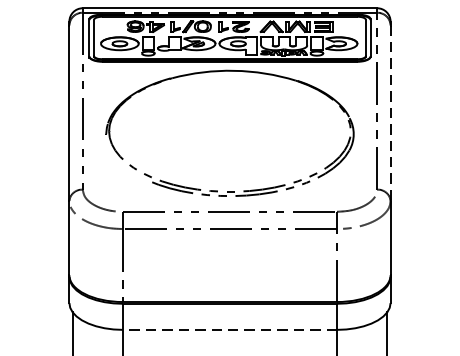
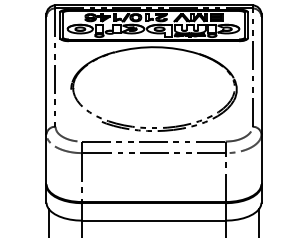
line: (390, 113) -> (261, 75), dashed -> solid
line: (230, 329) -> (154, 220), dashed -> solid

